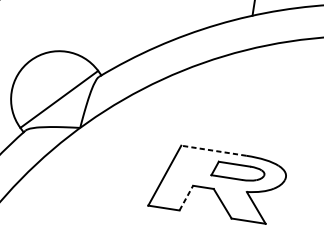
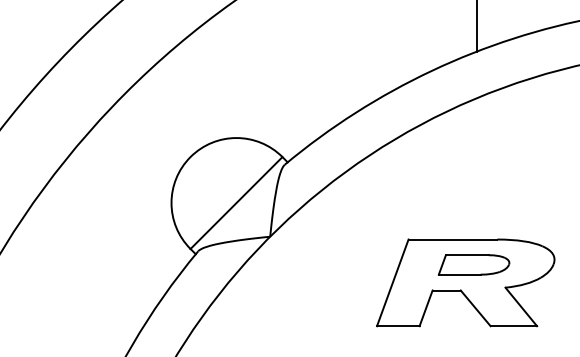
line: (213, 150) -> (452, 239), dashed -> solid
part: (238, 171) -> (474, 264), moved
line: (186, 198) -> (426, 308), dashed -> solid

